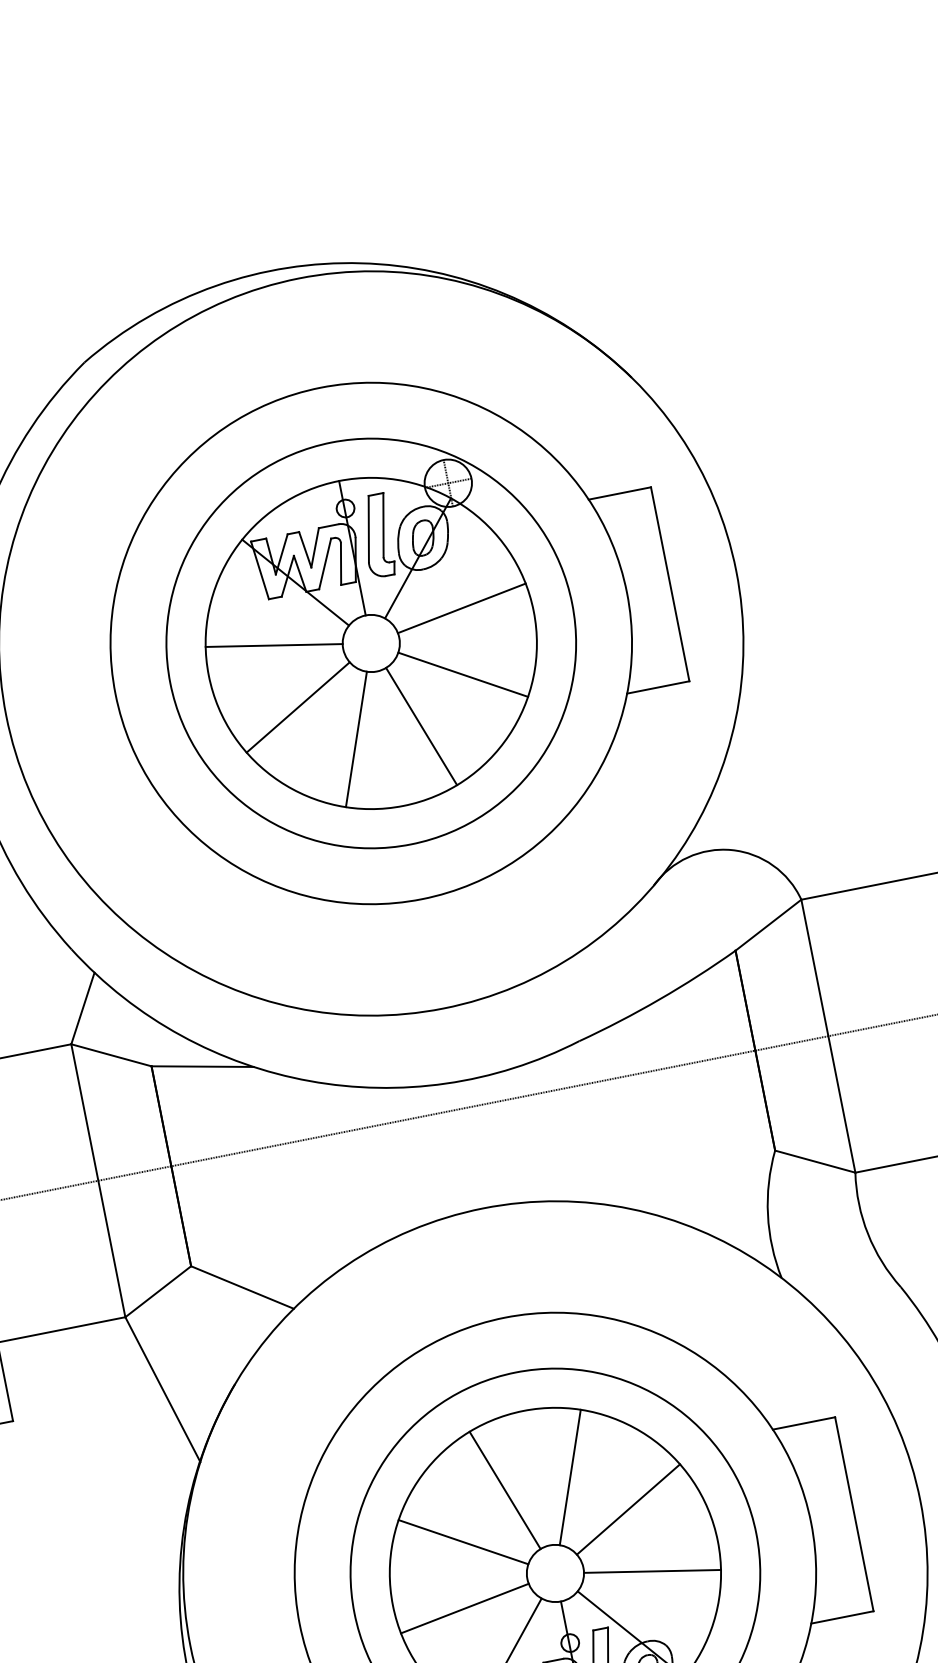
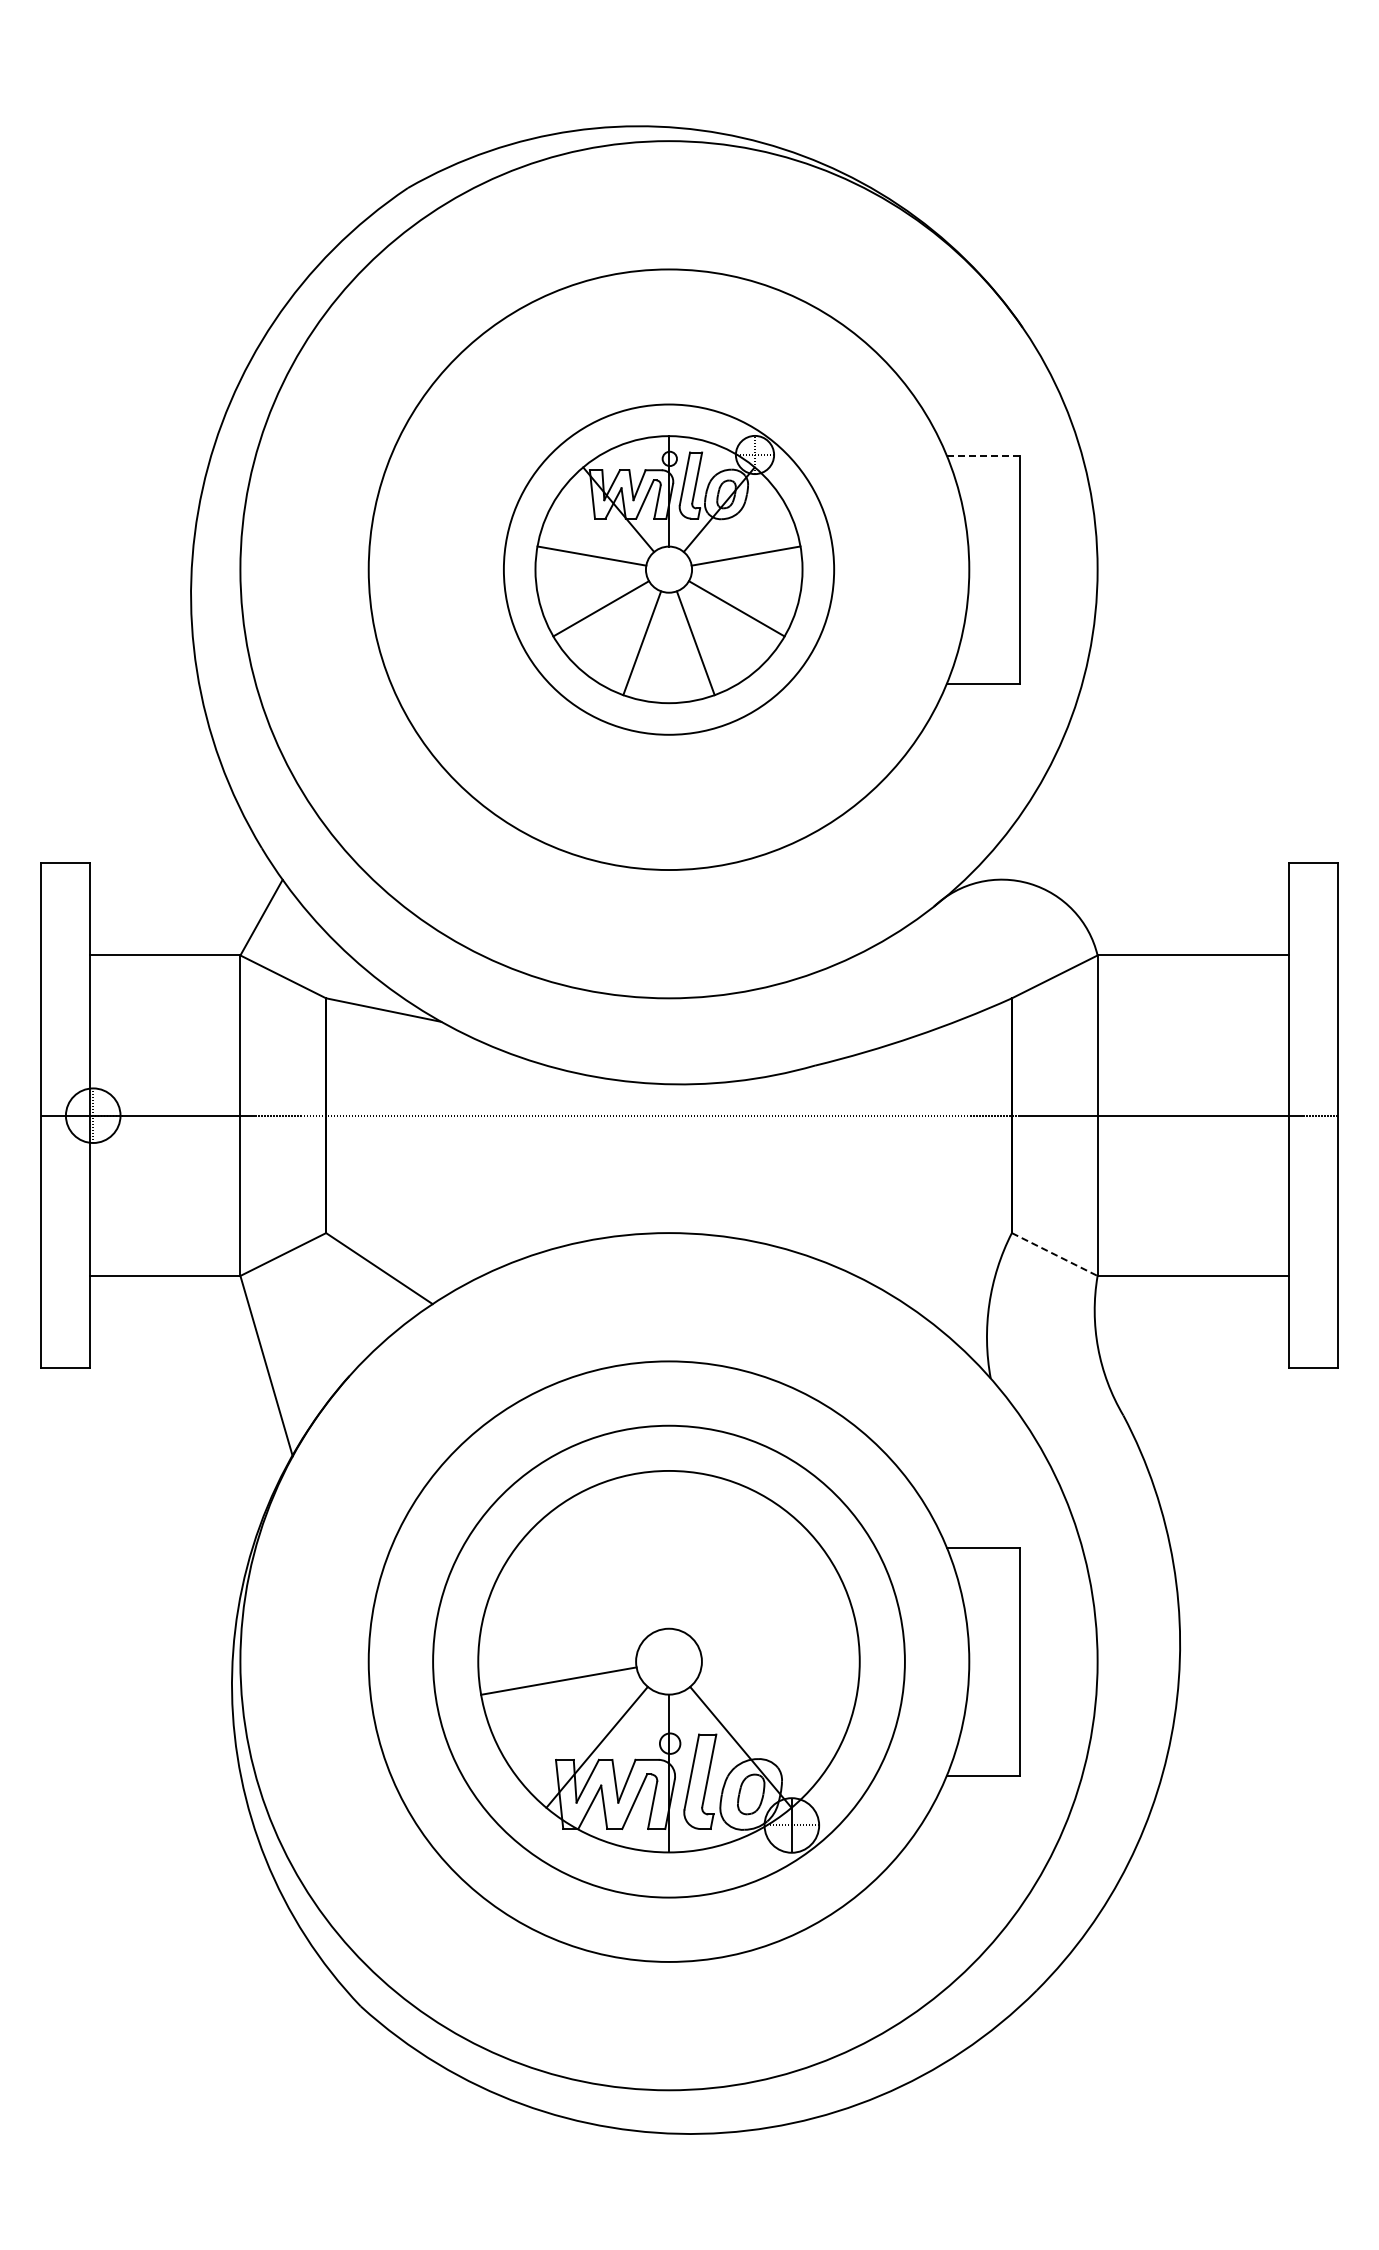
line: (619, 493) -> (983, 455), solid -> dashed
part: (370, 643) -> (668, 569), size x0.7
line: (815, 1161) -> (1054, 1254), solid -> dashed
line: (570, 1477) -> (707, 1556), removed
line: (504, 1490) -> (630, 1556), removed
line: (628, 1509) -> (765, 1605), removed
line: (462, 1542) -> (571, 1605), removed
line: (651, 1571) -> (778, 1680), removed

